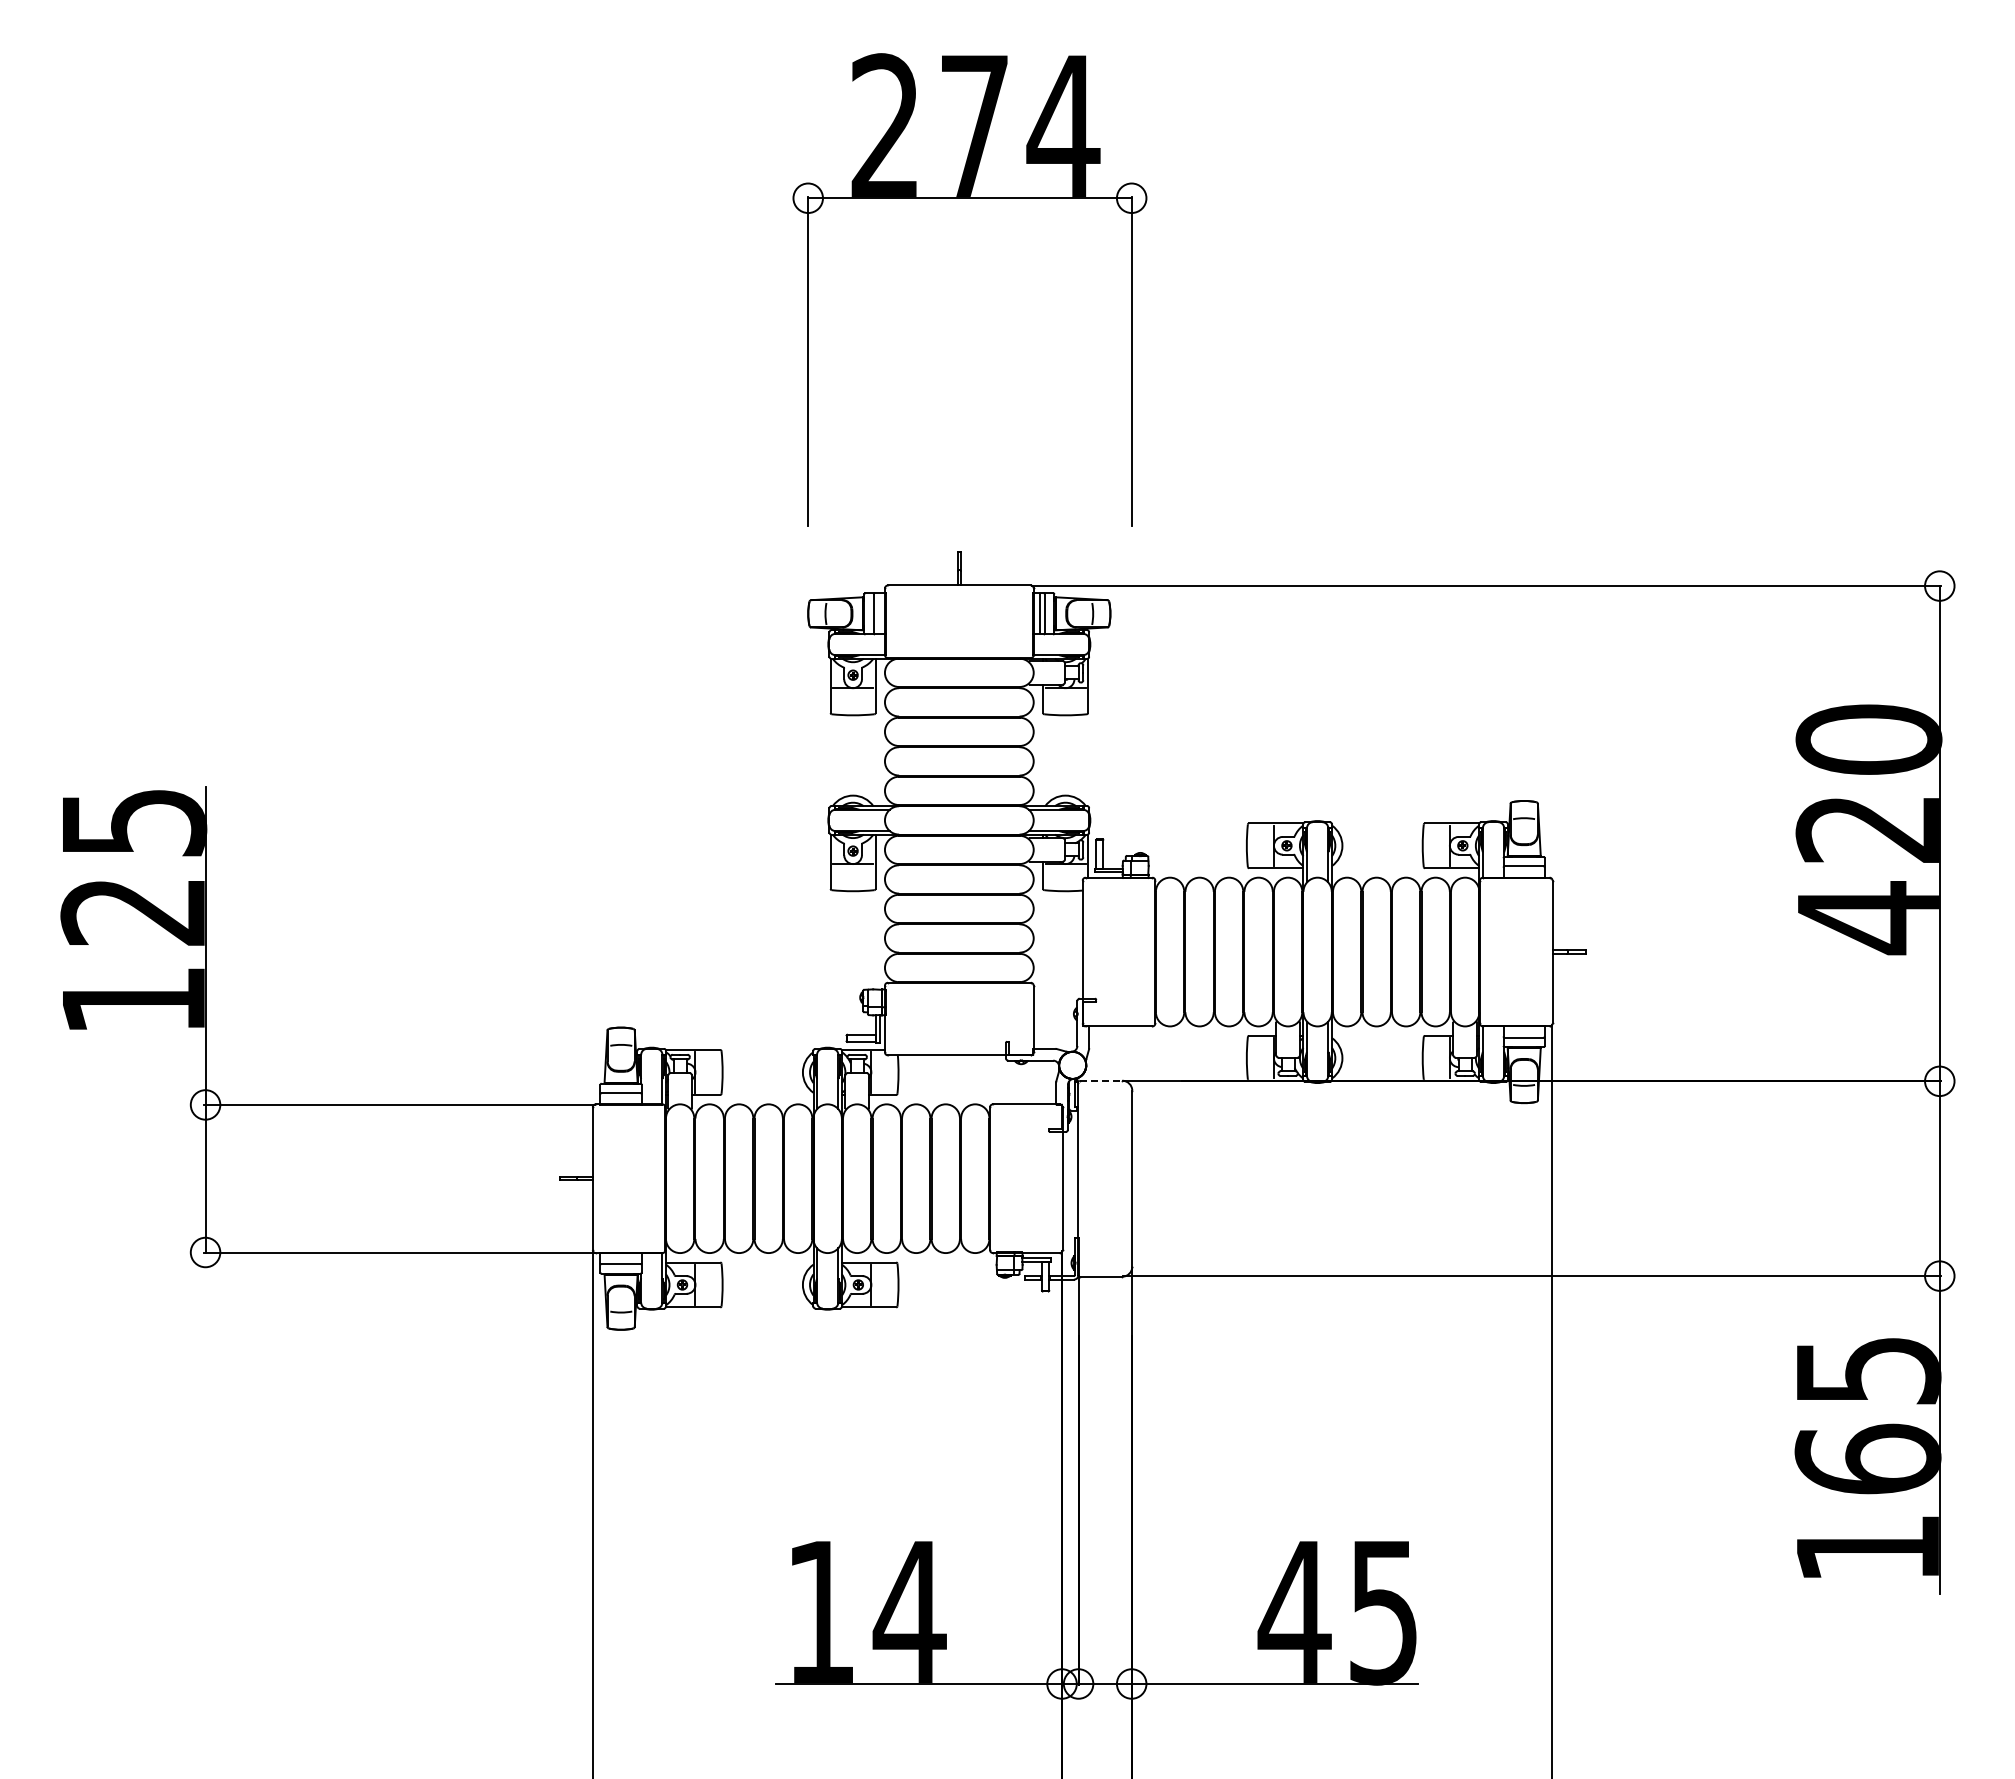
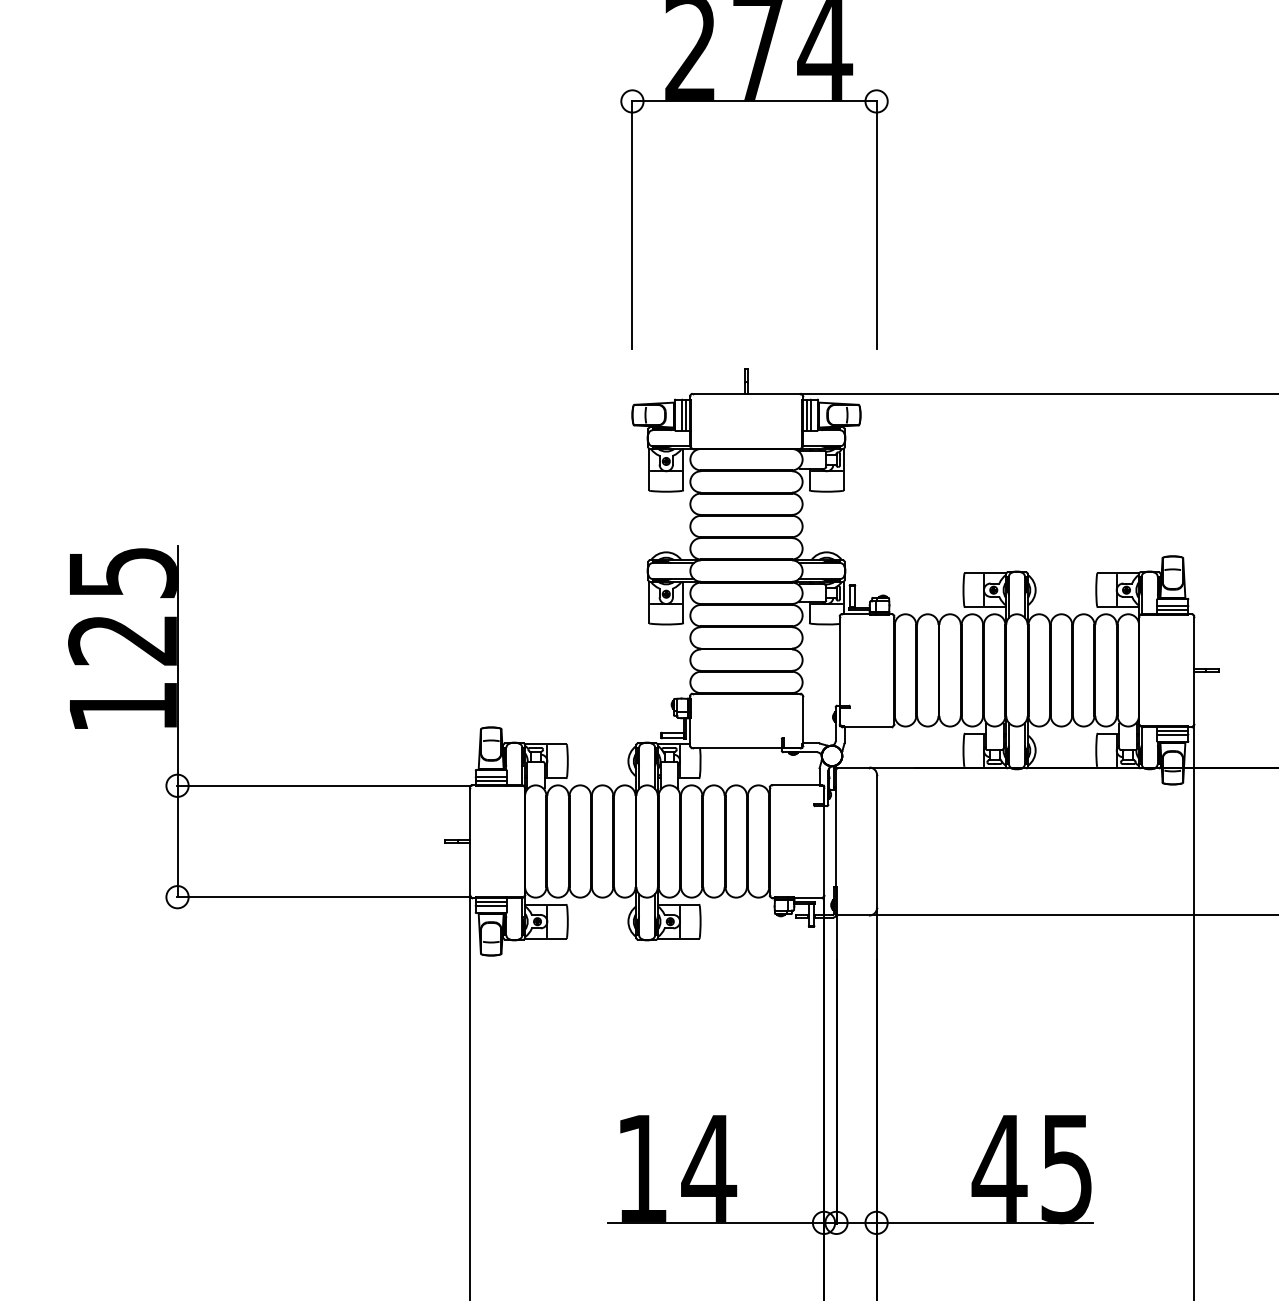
line: (879, 613) -> (686, 414), added
line: (1523, 871) -> (1172, 609), added
line: (1523, 1032) -> (1172, 731), added
line: (1101, 1080) -> (853, 767), dashed -> solid
line: (620, 1098) -> (490, 780), added
line: (620, 1259) -> (490, 902), added

